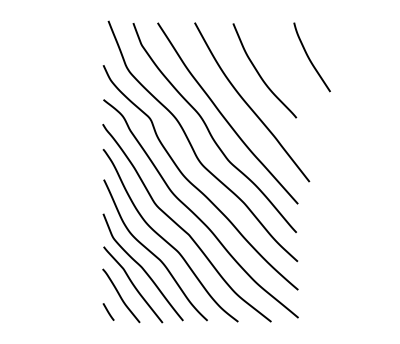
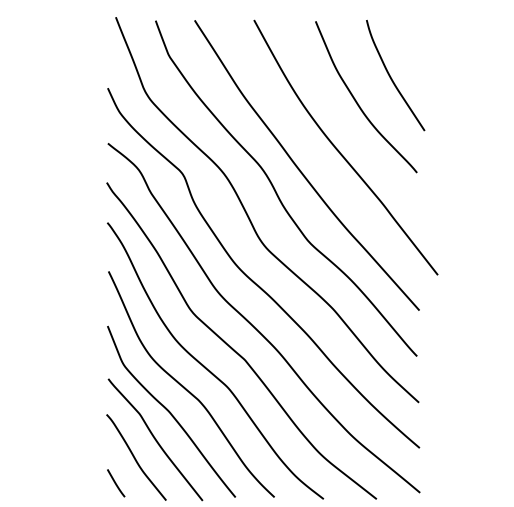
curve: (310, 58) -> (392, 77), moved

